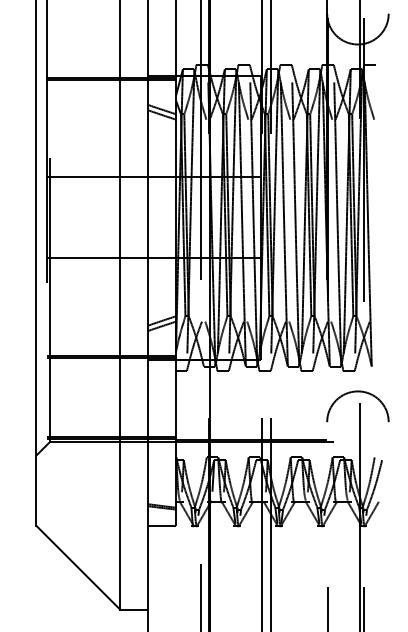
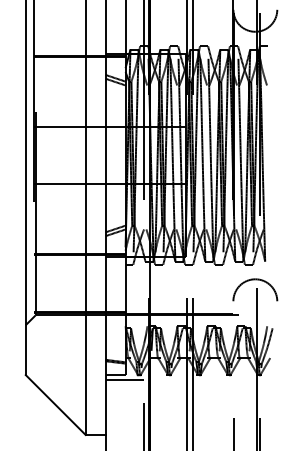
line: (174, 531) -> (124, 379), added

